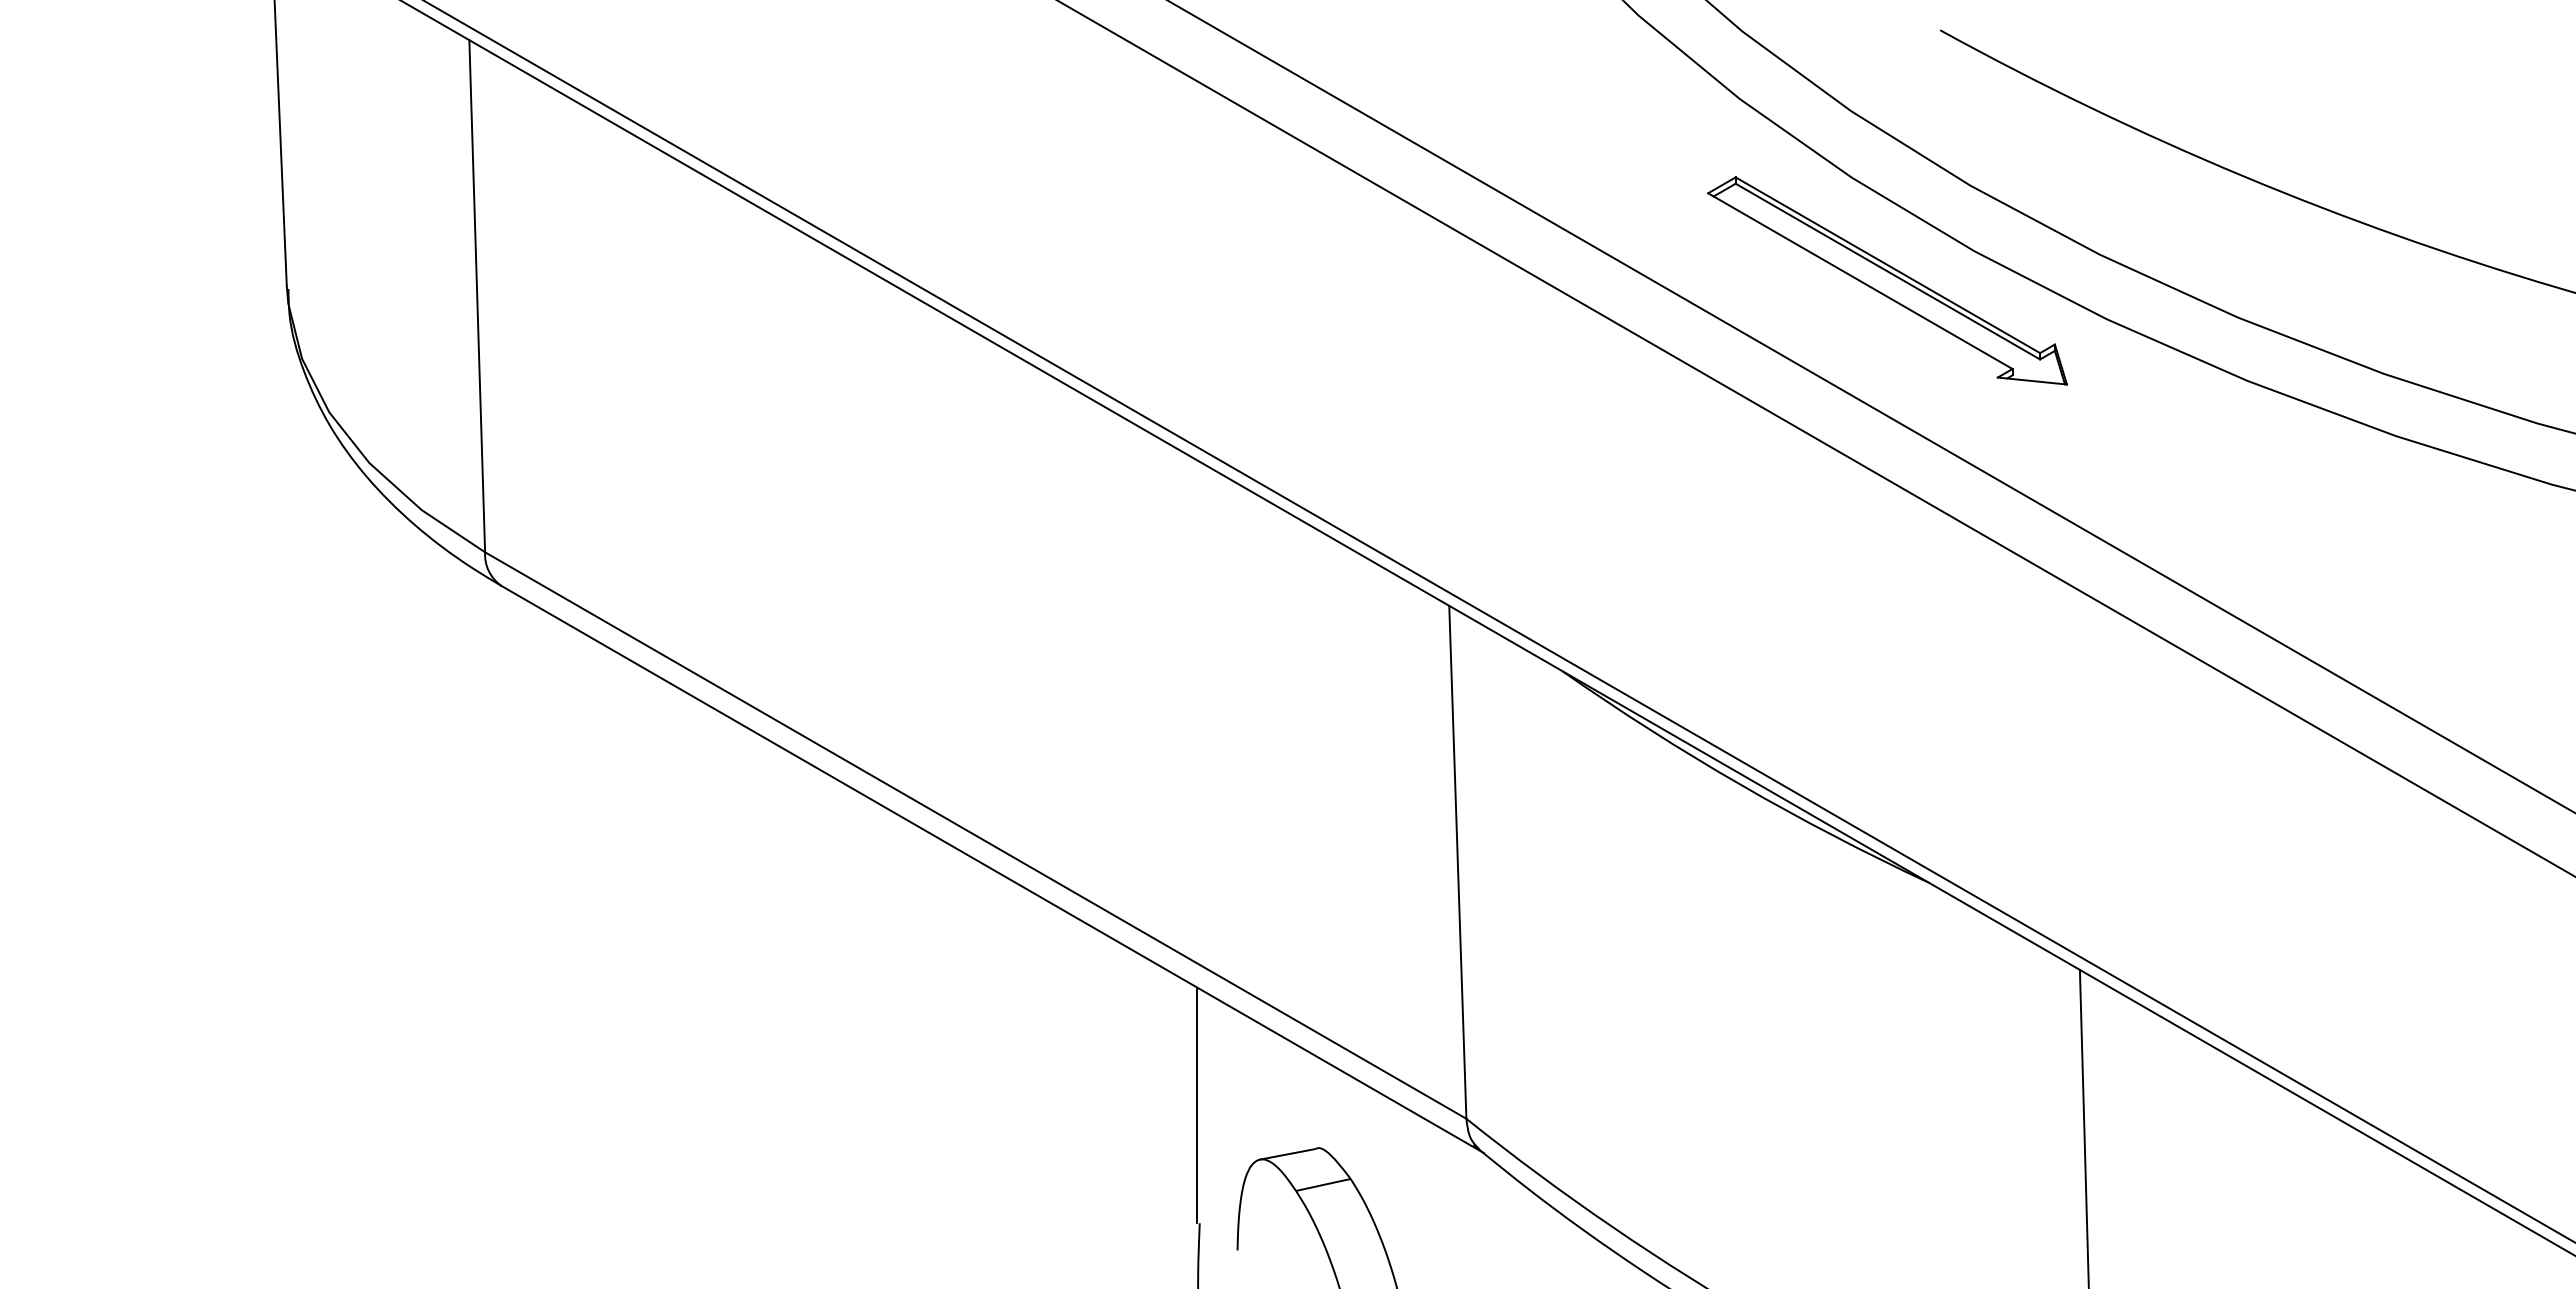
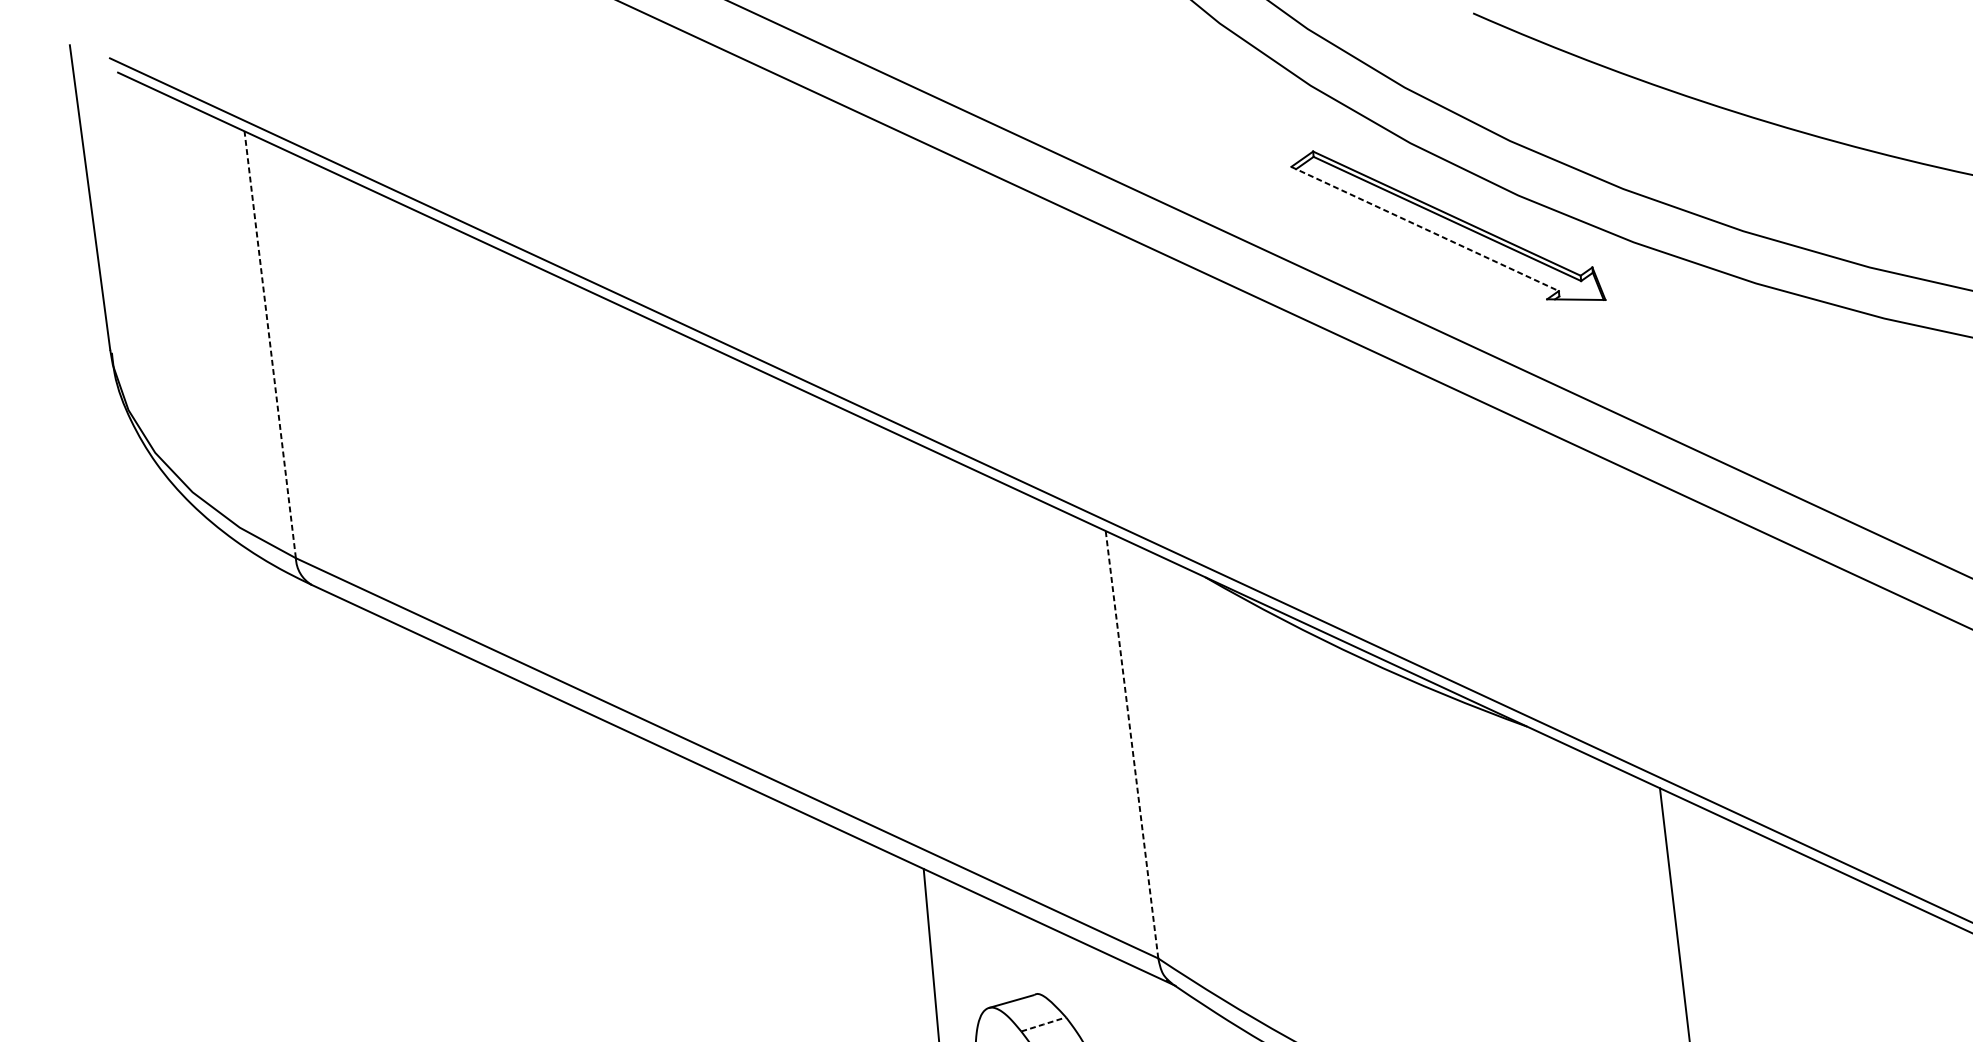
line: (1860, 281) -> (1425, 229), solid -> dashed
line: (477, 295) -> (270, 344), solid -> dashed
line: (1457, 862) -> (1131, 744), solid -> dashed
line: (1323, 1184) -> (1043, 1024), solid -> dashed

